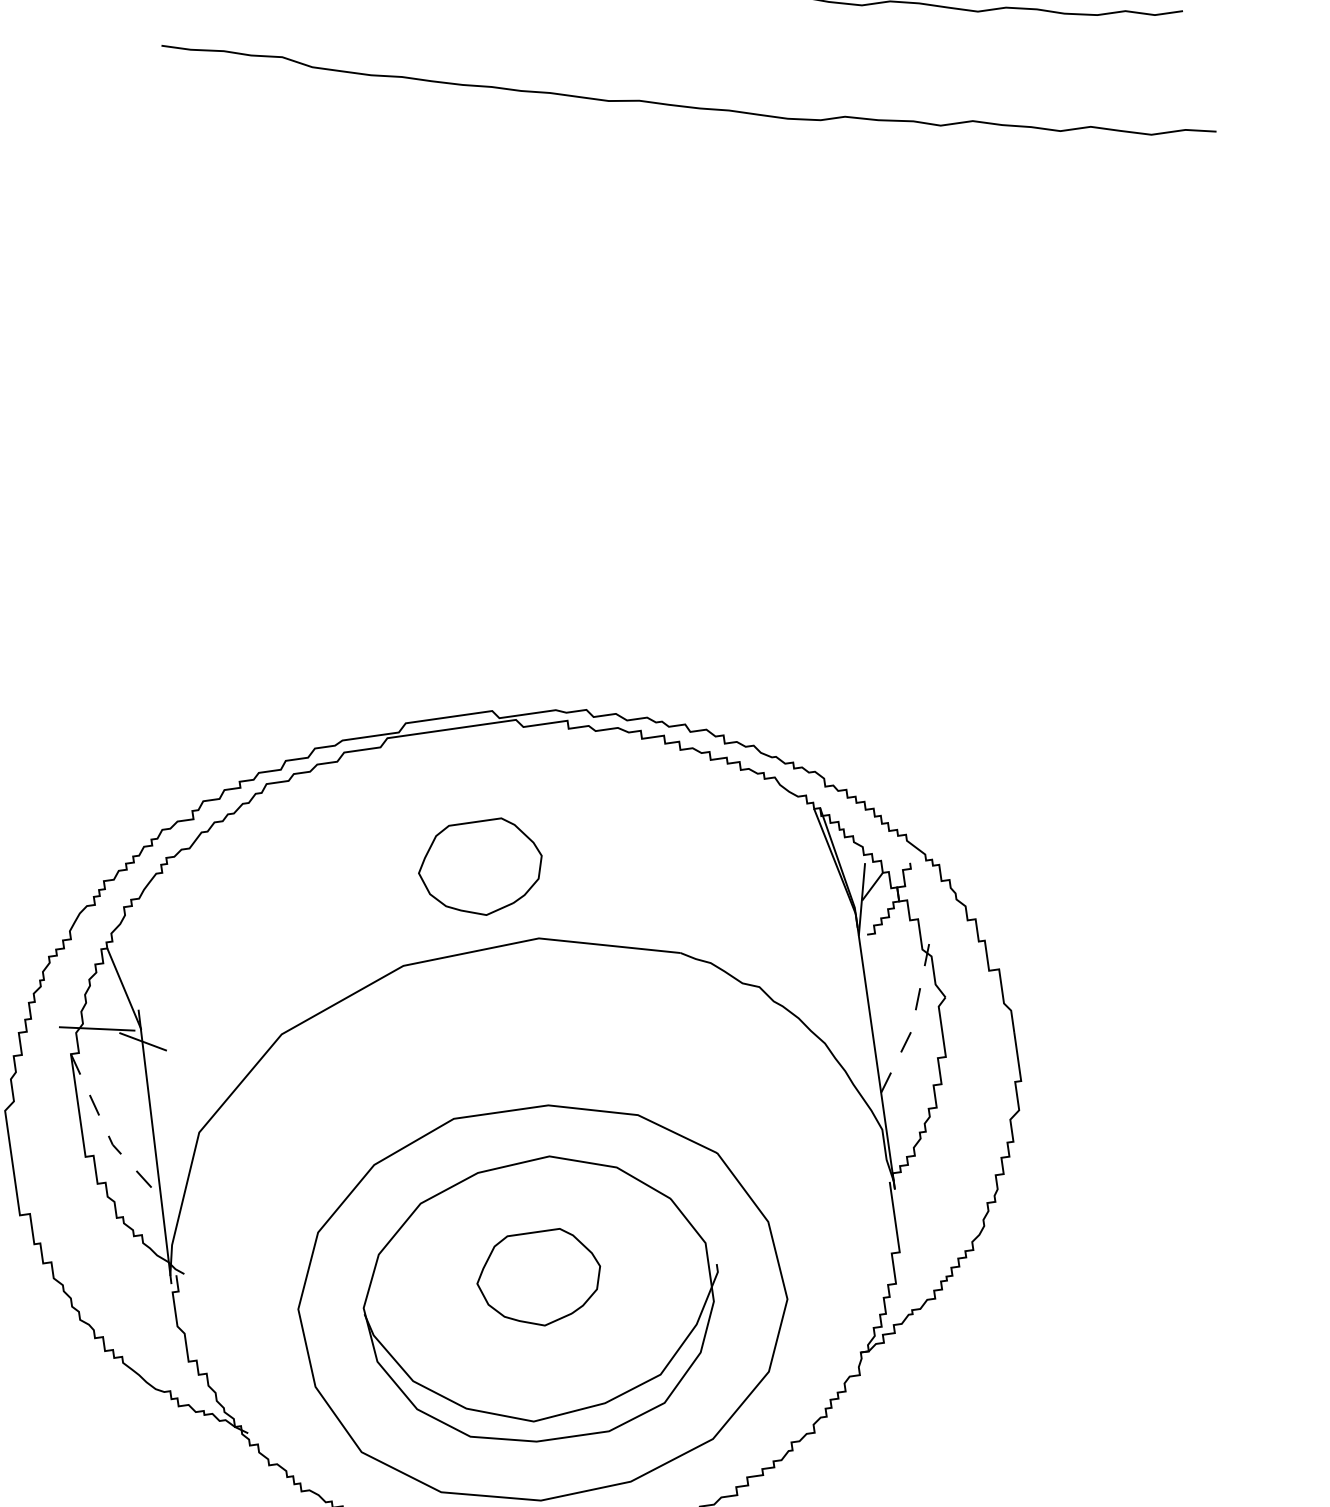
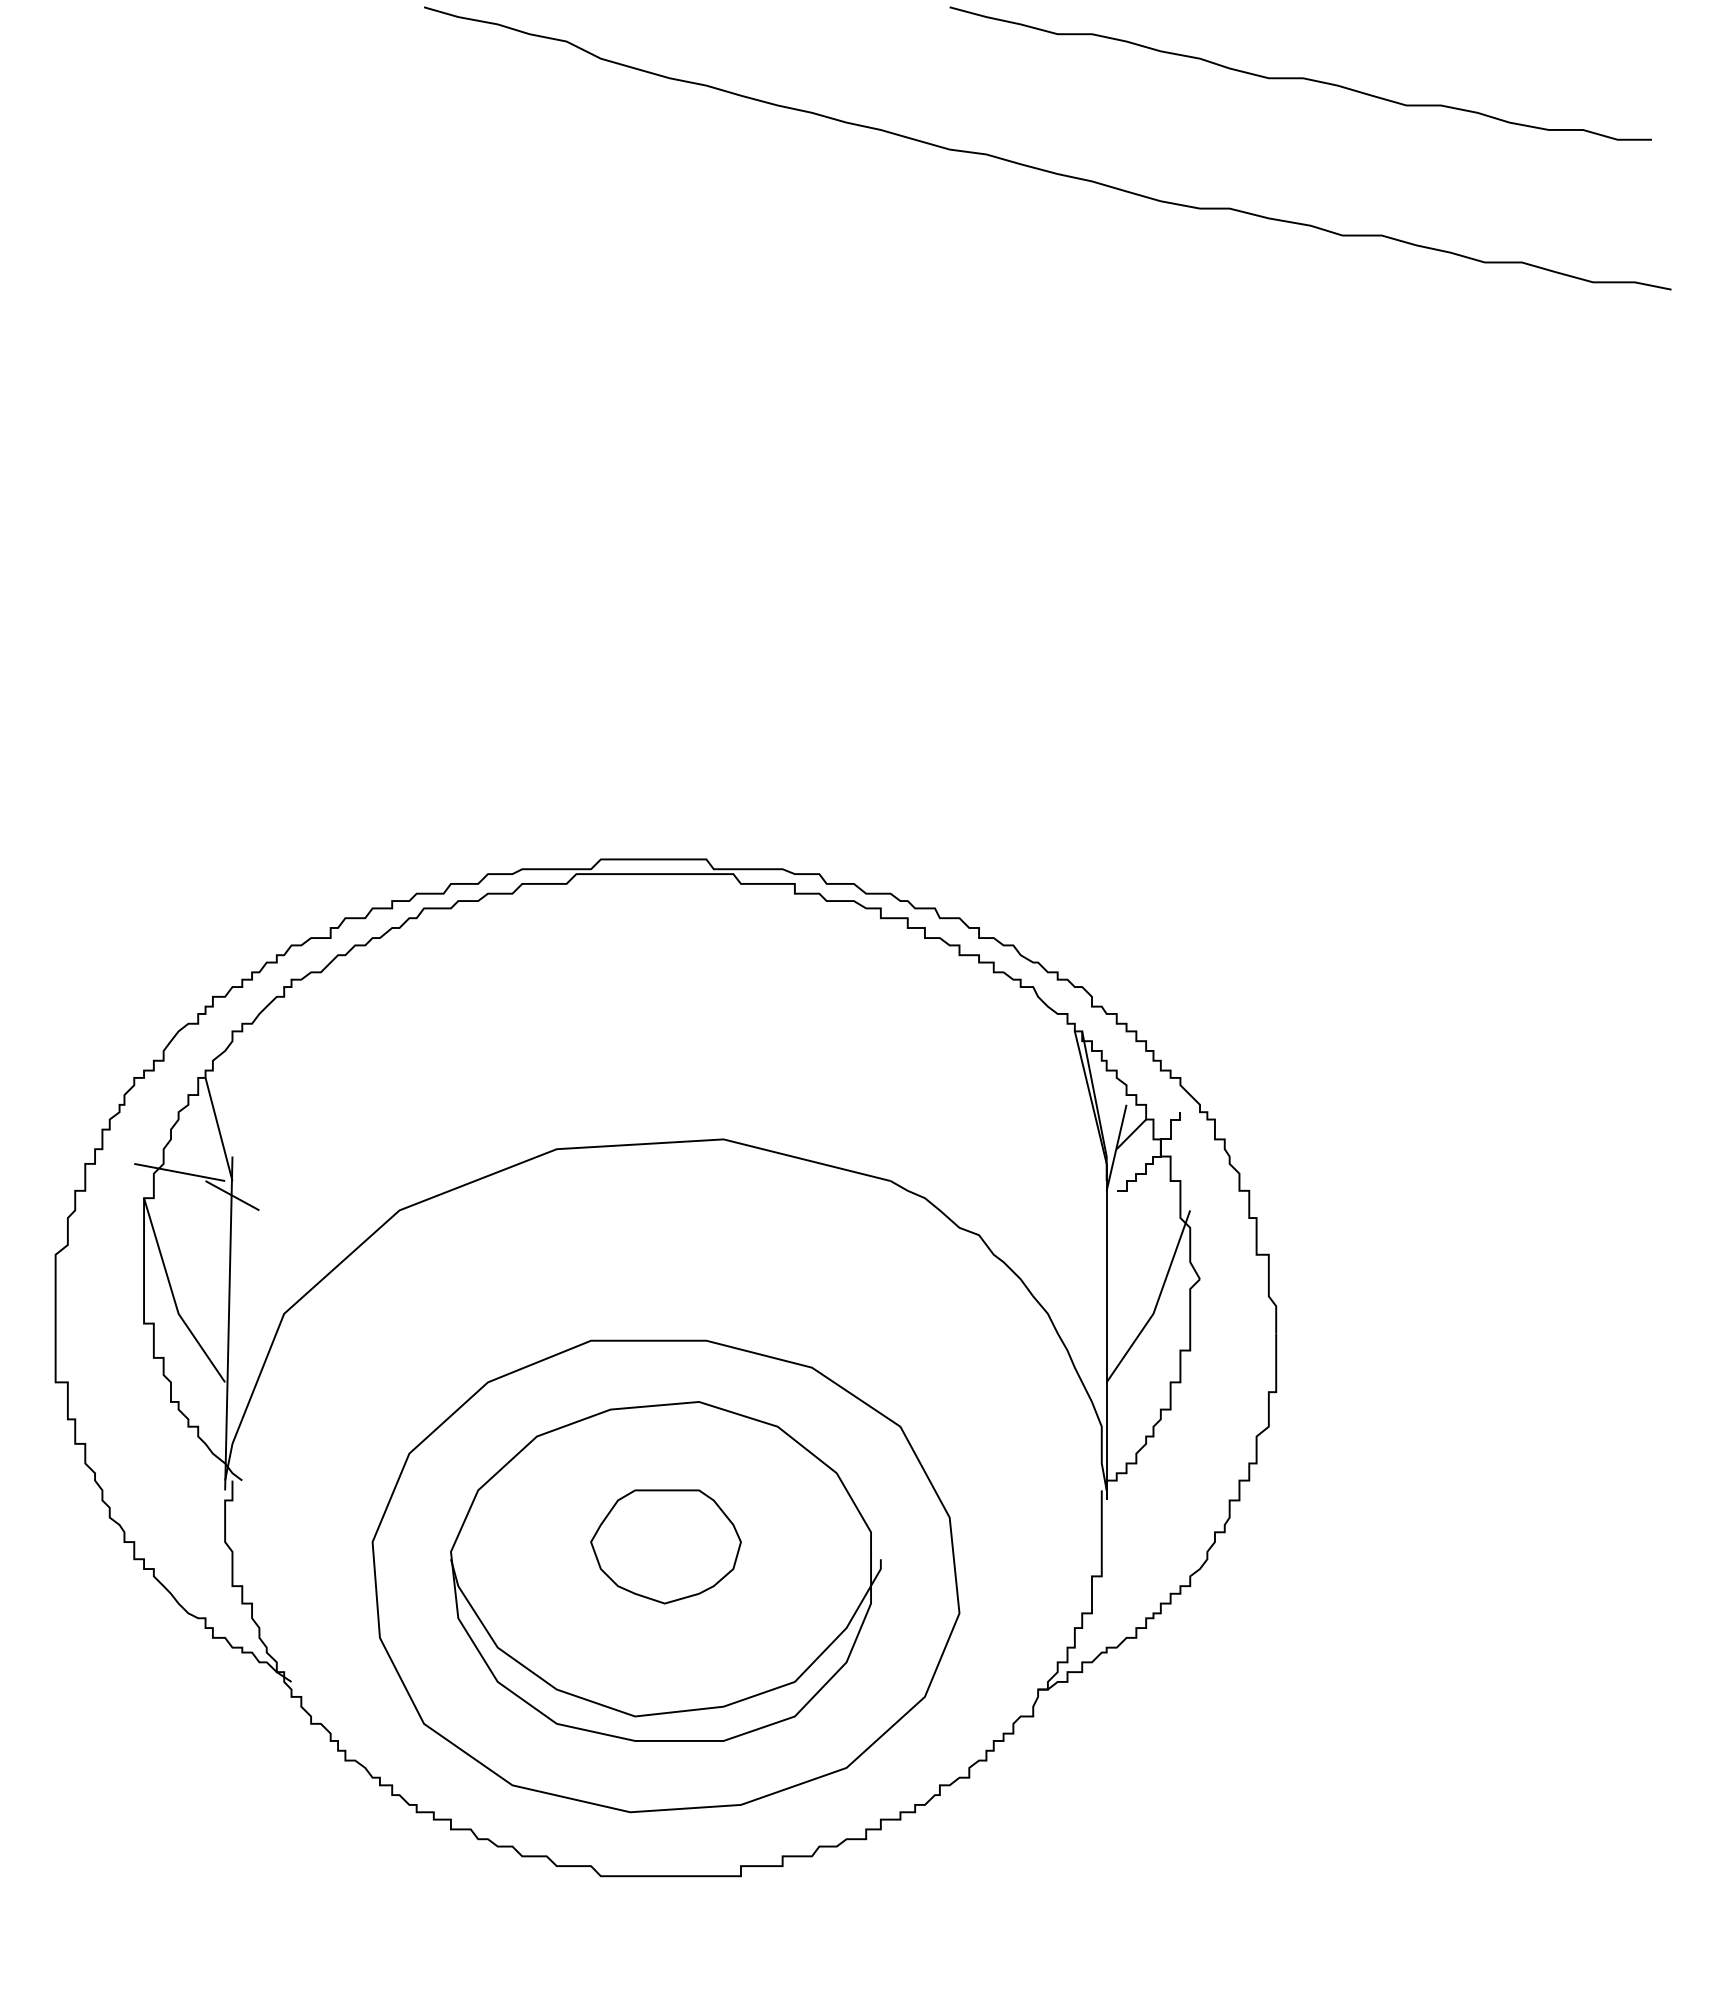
part: (480, 868) -> (665, 1045), removed
line: (913, 1020) -> (1157, 1301), dashed -> solid
line: (106, 1131) -> (173, 1296), dashed -> solid

